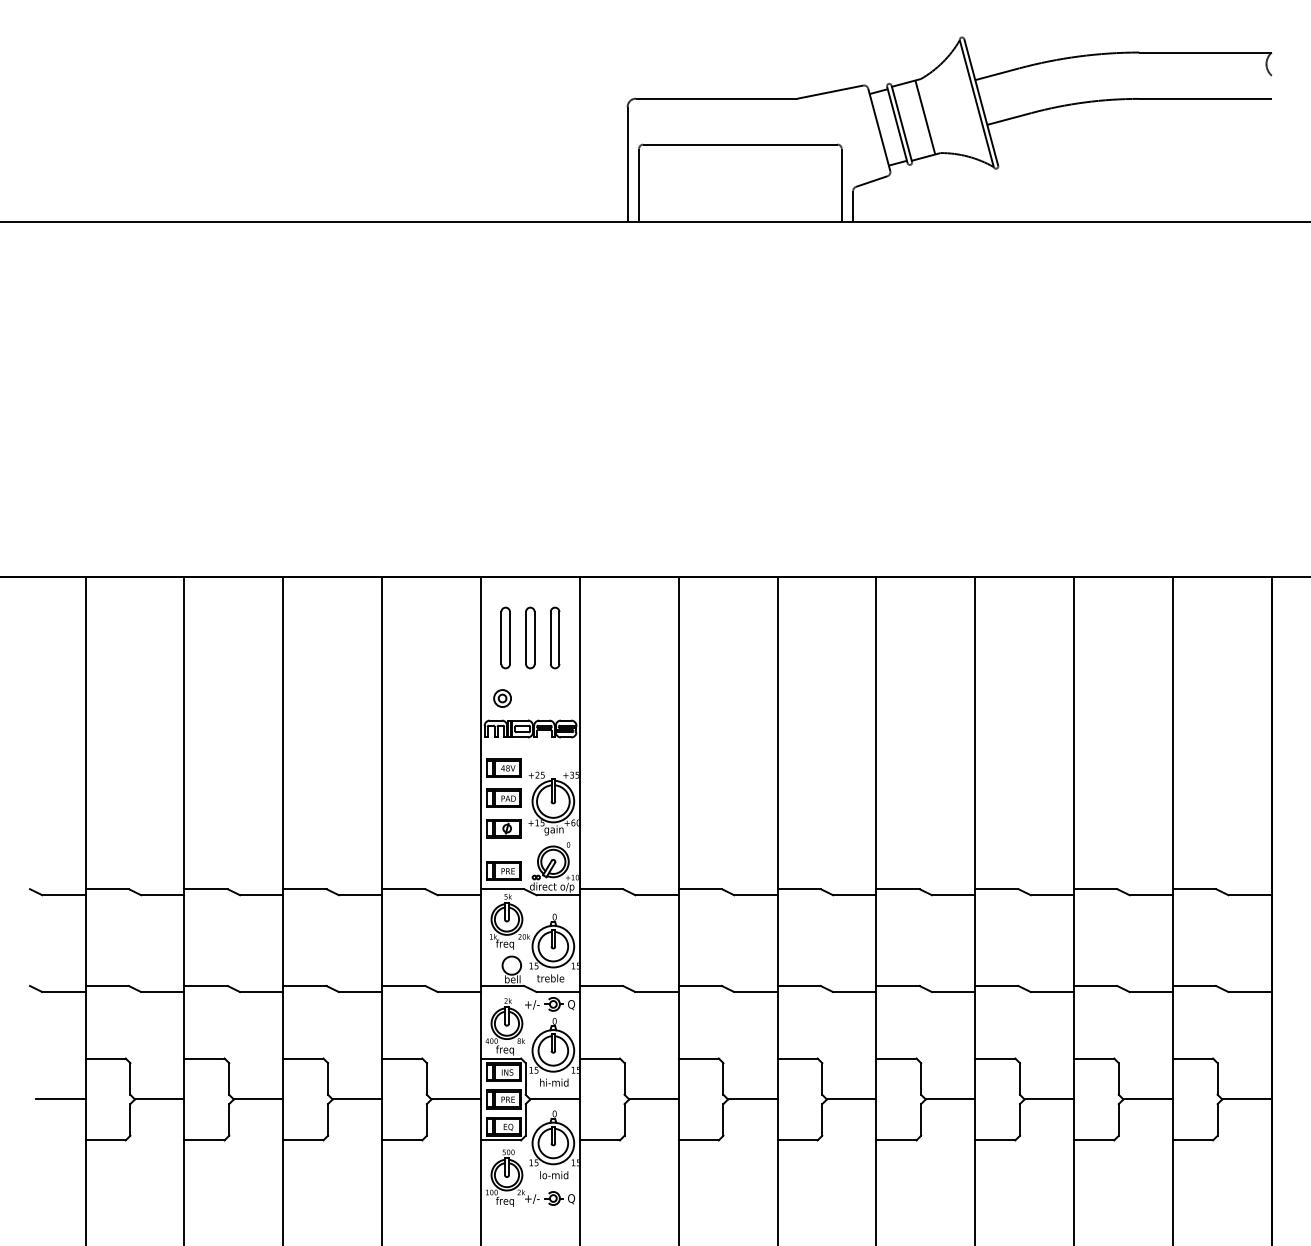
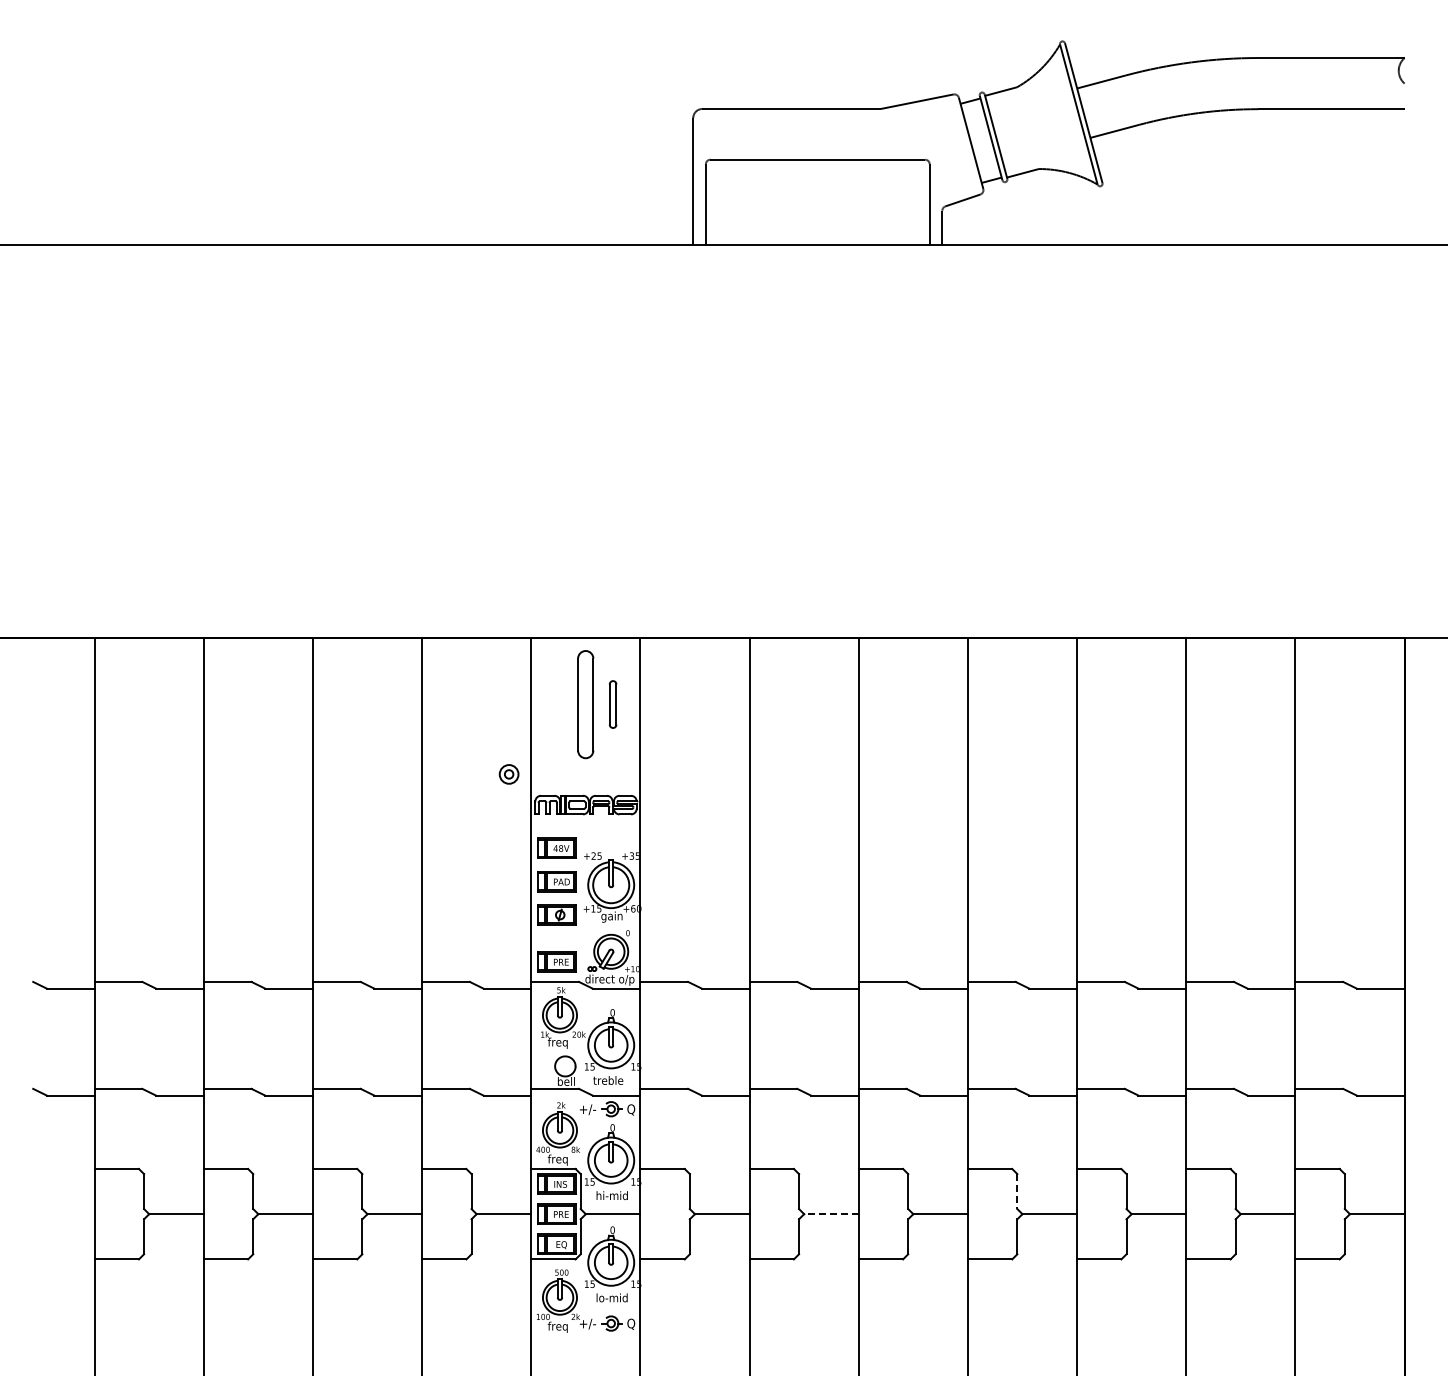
line: (924, 117) -> (1021, 129), removed
part: (505, 637) -> (558, 704), removed
part: (530, 637) -> (585, 704), size x1.6
part: (554, 637) -> (612, 704), size x0.7
part: (502, 698) -> (508, 774), moved
line: (921, 1079) -> (1017, 1192), solid -> dashed
line: (61, 1099) -> (67, 1214), removed
line: (751, 1099) -> (830, 1214), solid -> dashed

